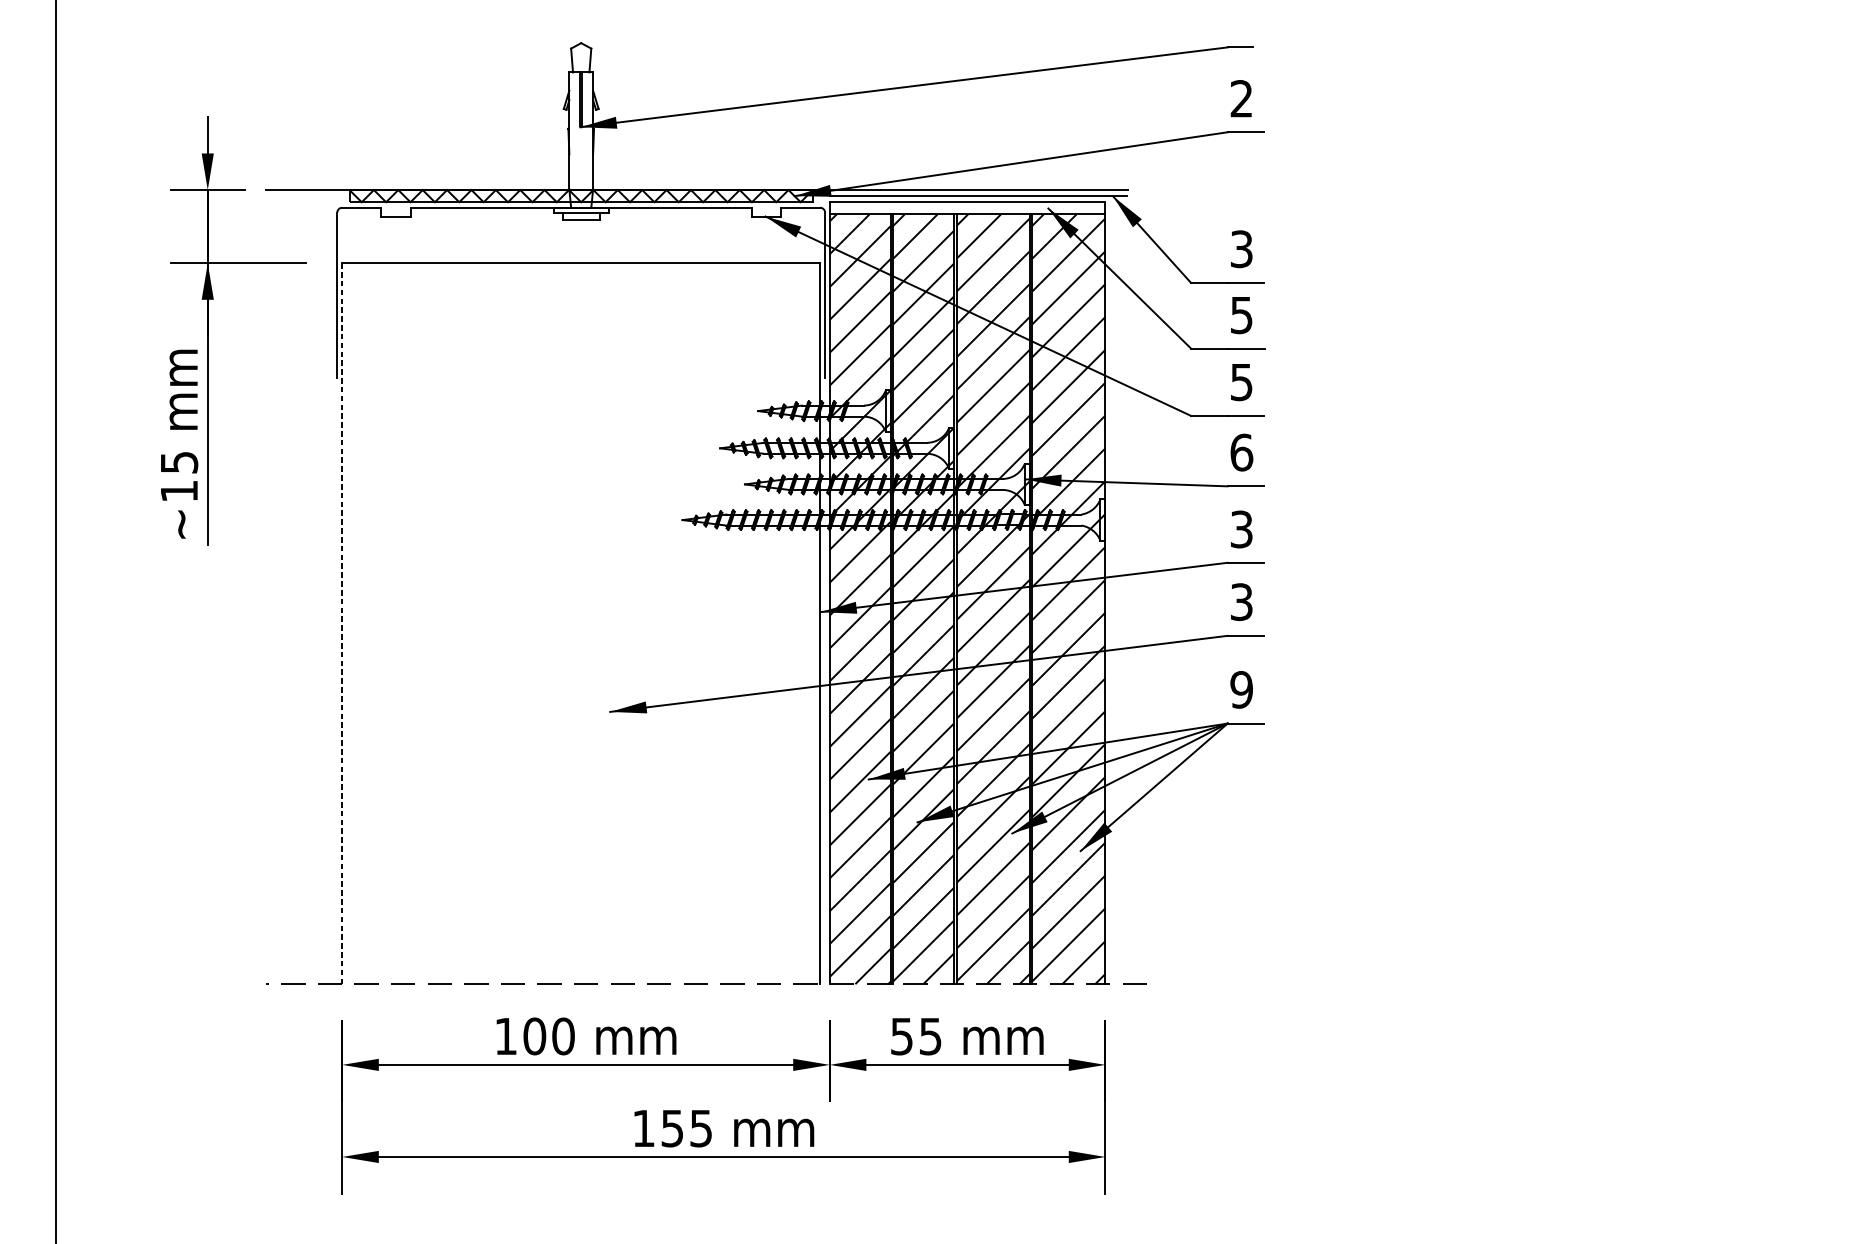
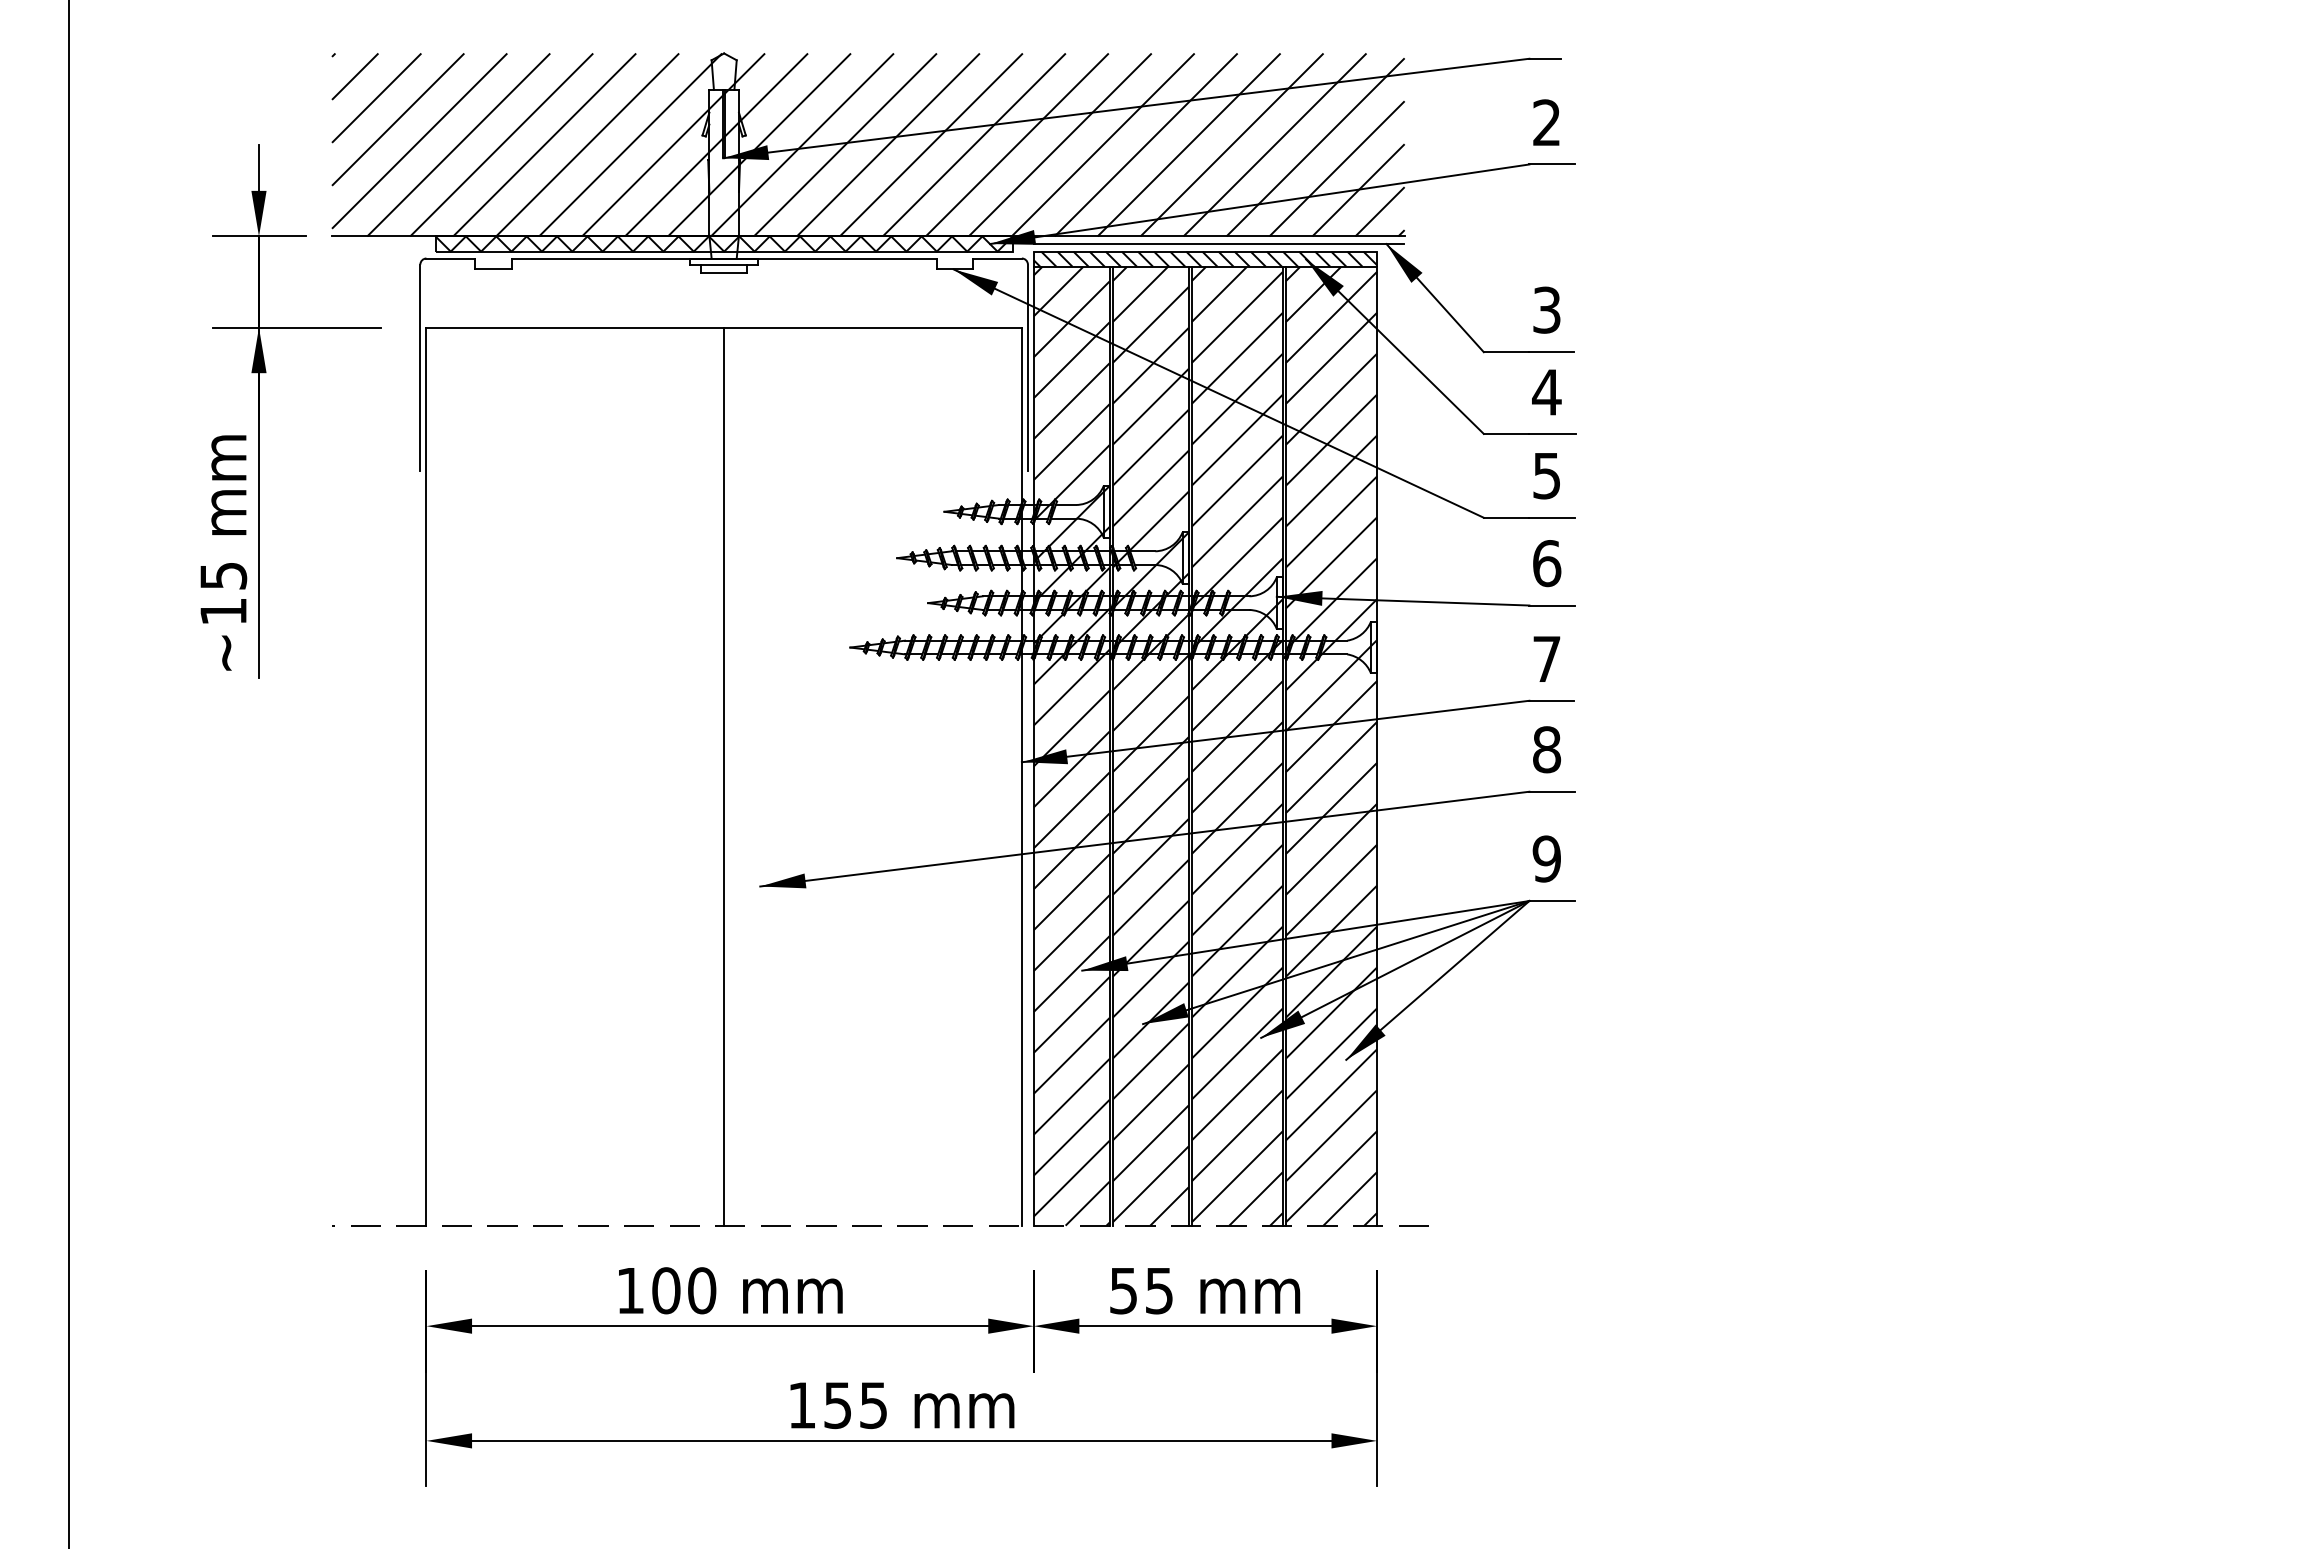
hatch: (697, 116) -> (868, 144), added
hatch: (967, 207) -> (1205, 258), added
text: (1241, 315) -> (1546, 392), 5 -> 4
text: (1241, 528) -> (1546, 658), 3 -> 7
text: (1242, 601) -> (1547, 749), 3 -> 8
line: (581, 623) -> (724, 776), added
line: (342, 624) -> (426, 777), dashed -> solid

